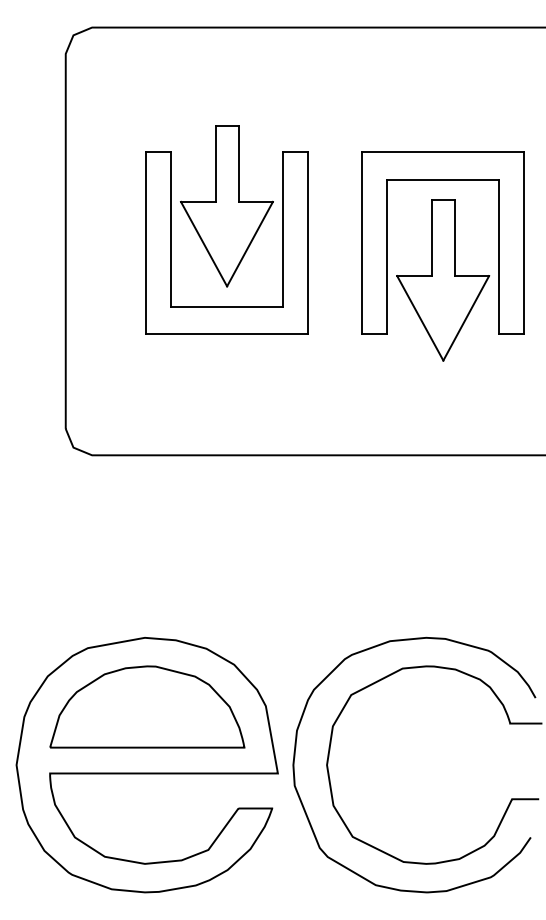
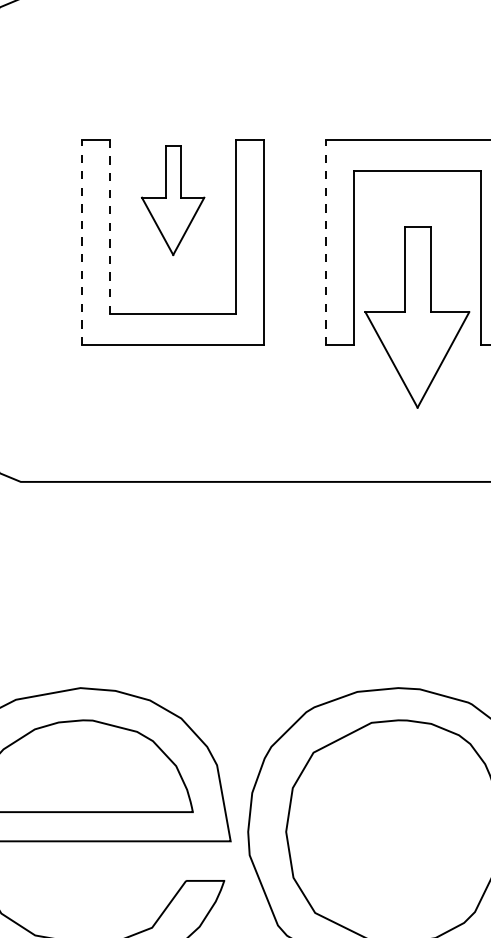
part: (226, 206) -> (172, 200), size x0.6
line: (170, 230) -> (109, 227), solid -> dashed
line: (362, 242) -> (326, 241), solid -> dashed
line: (146, 243) -> (82, 242), solid -> dashed
part: (443, 280) -> (417, 317), moved

